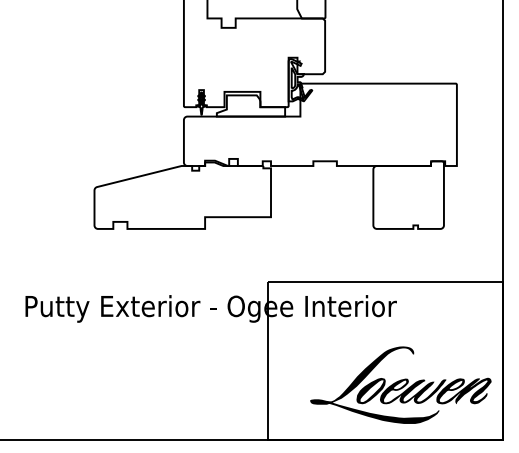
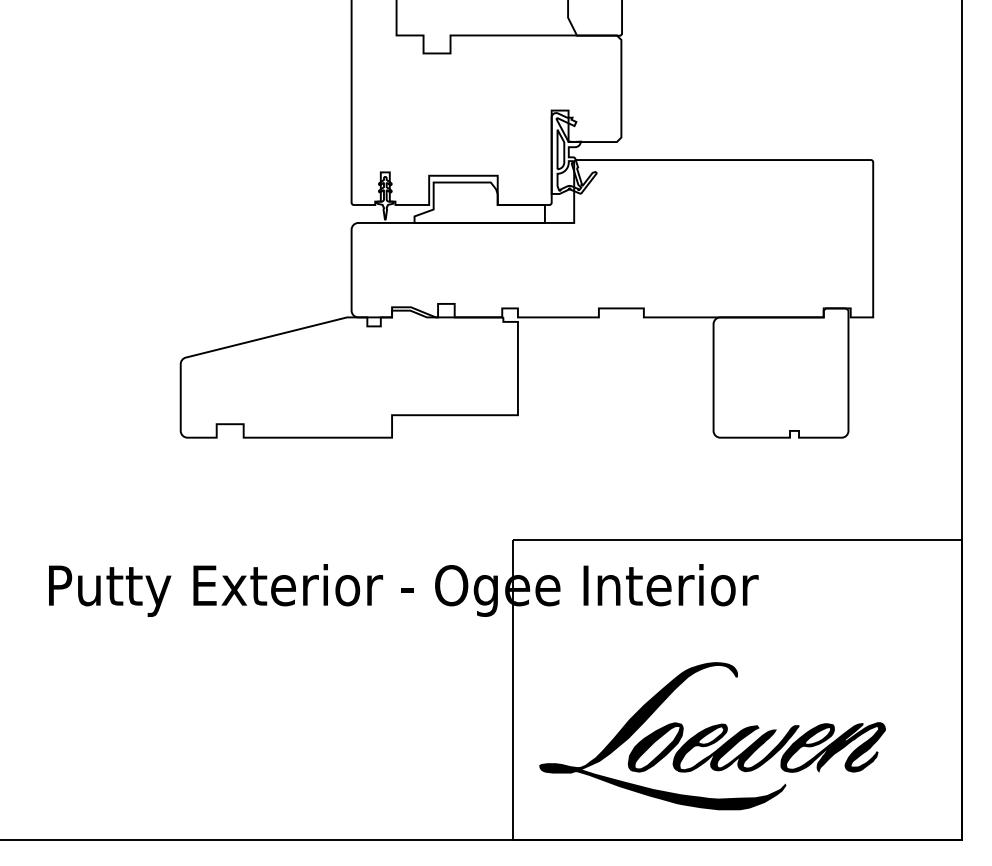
part: (400, 384) -> (711, 734), moved

